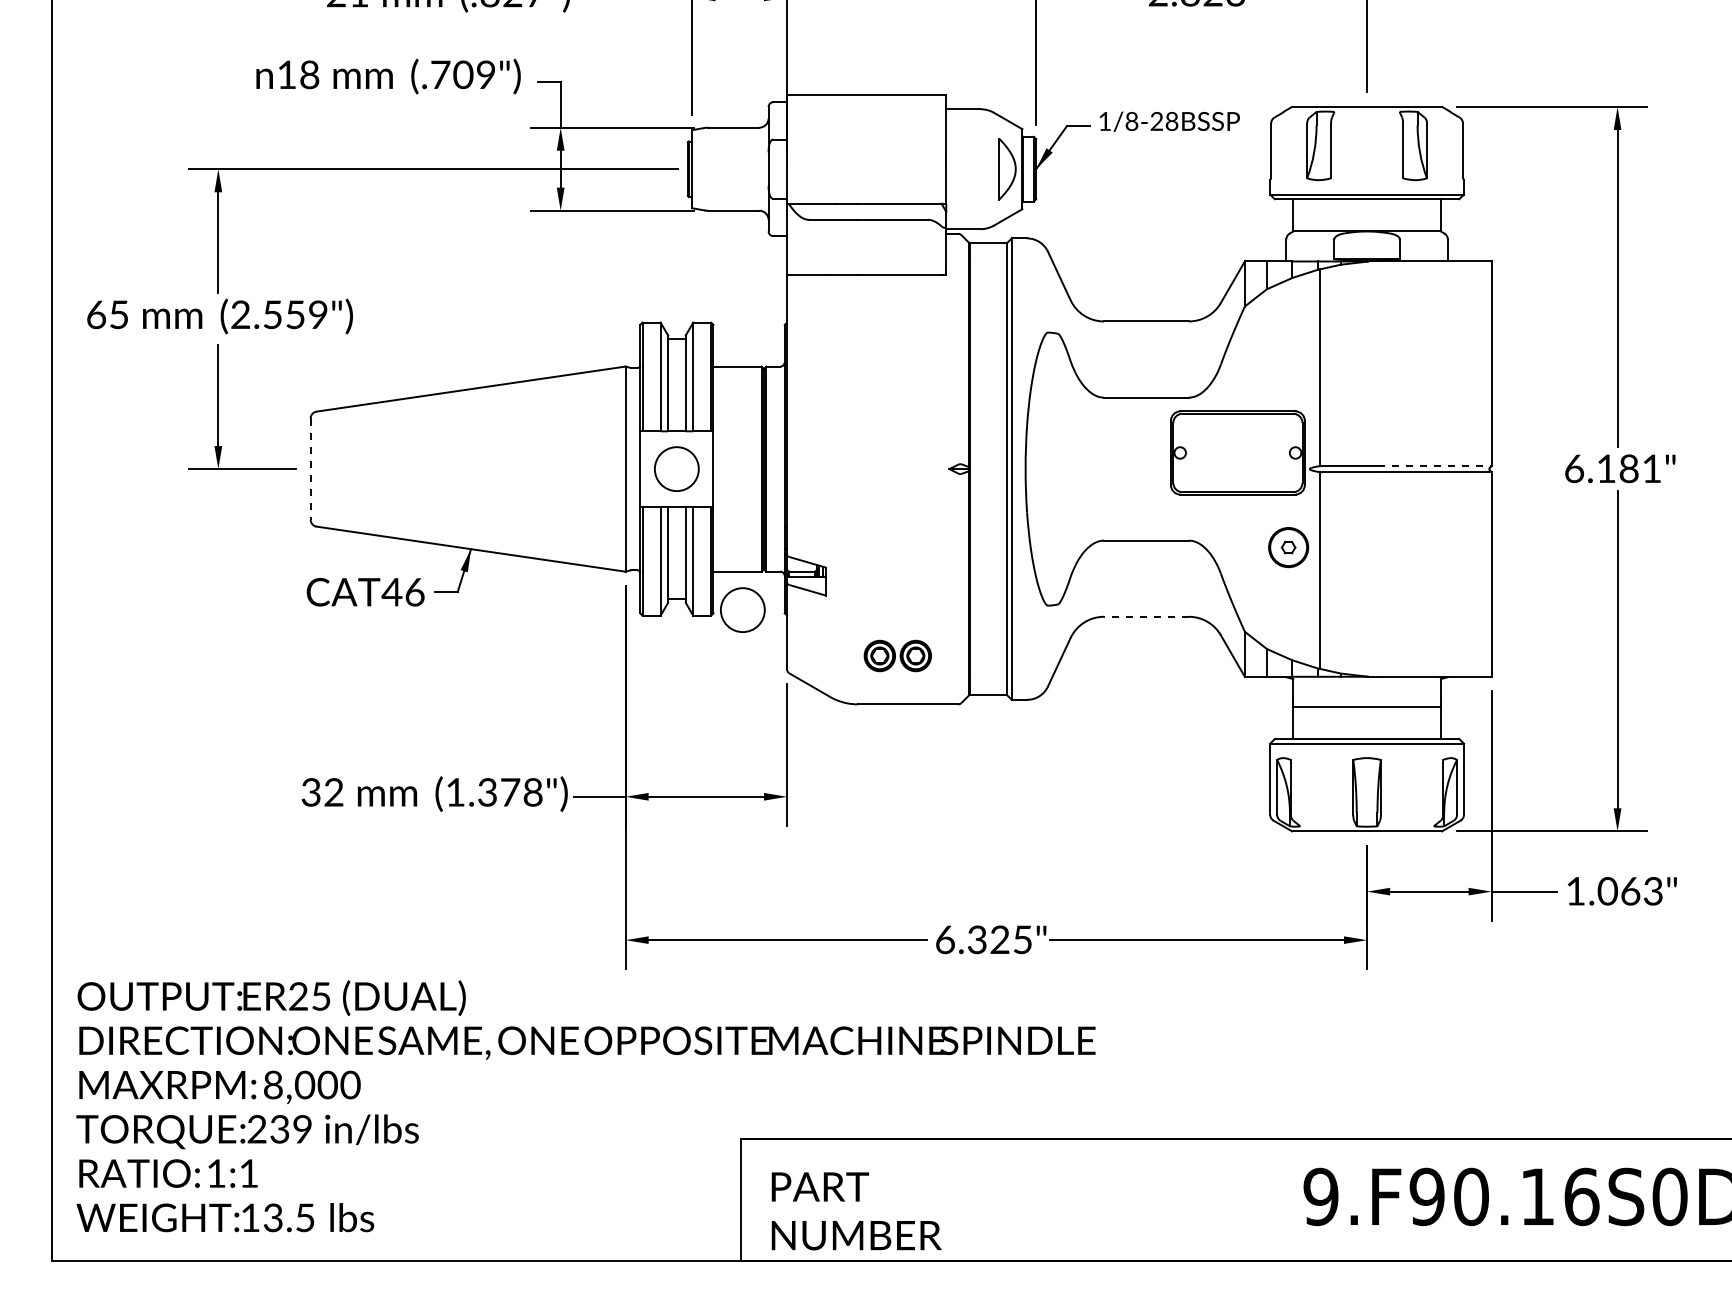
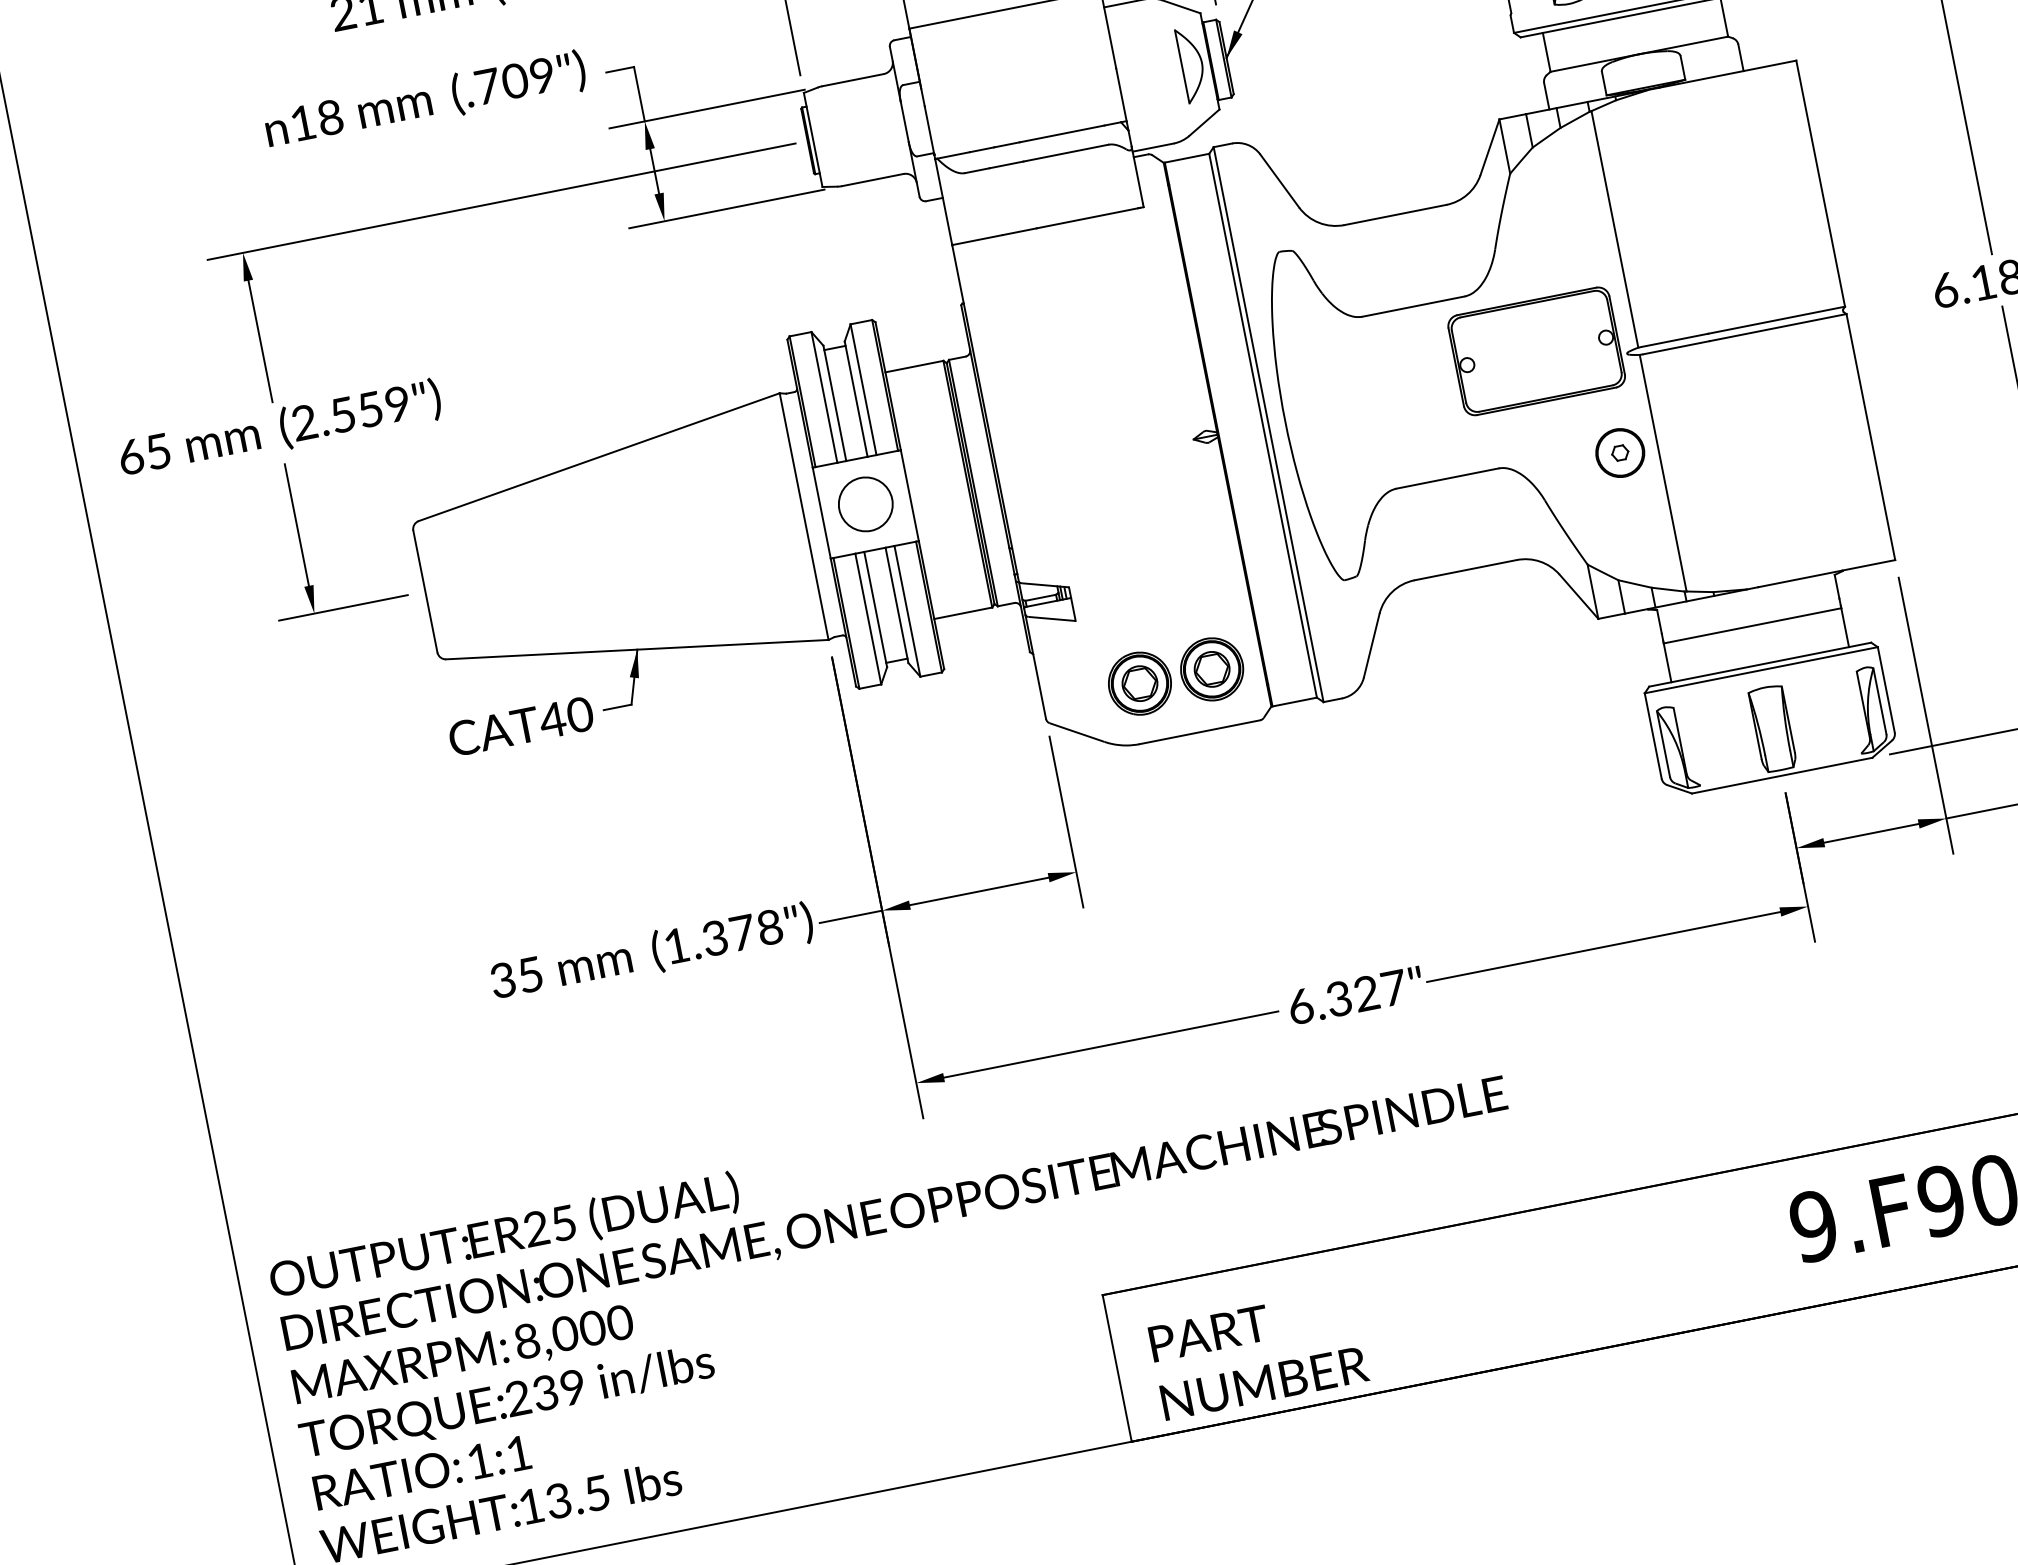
line: (1434, 466) -> (1776, 320), dashed -> solid
line: (310, 469) -> (425, 592), dashed -> solid
text: (414, 591) -> (579, 714), CAT46 -> CAT40
circle: (742, 609) -> (978, 657), removed
line: (1145, 616) -> (1464, 570), dashed -> solid
part: (897, 655) -> (1175, 675), size x1.67
text: (333, 792) -> (529, 975), 32 -> 35
text: (1022, 939) -> (1393, 987), 6.325" -> 6.327"

